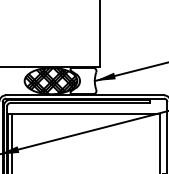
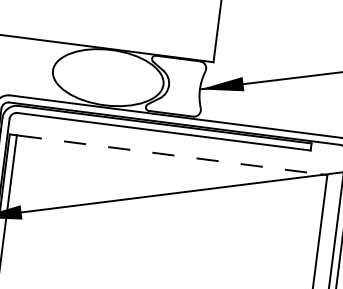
hatch: (51, 80) -> (109, 76), removed
line: (85, 113) -> (171, 154), solid -> dashed

